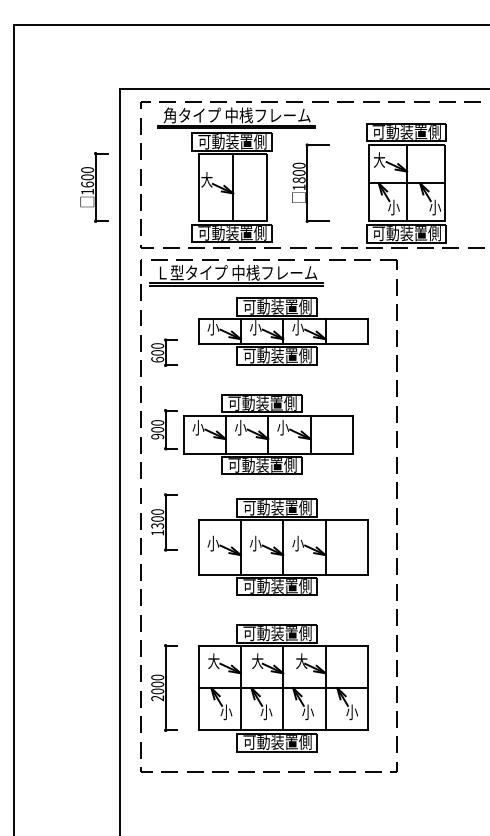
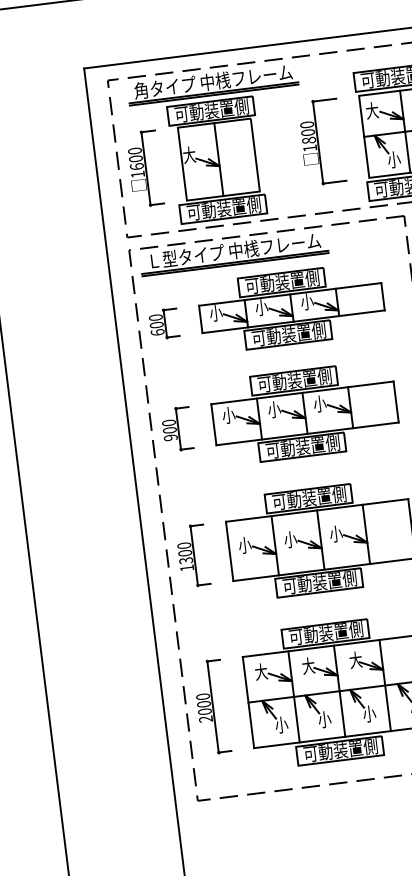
part: (310, 182) -> (321, 141), moved
part: (94, 187) -> (144, 168), moved
part: (164, 352) -> (164, 323), moved
part: (268, 434) -> (305, 413), moved
part: (164, 522) -> (193, 556), moved

